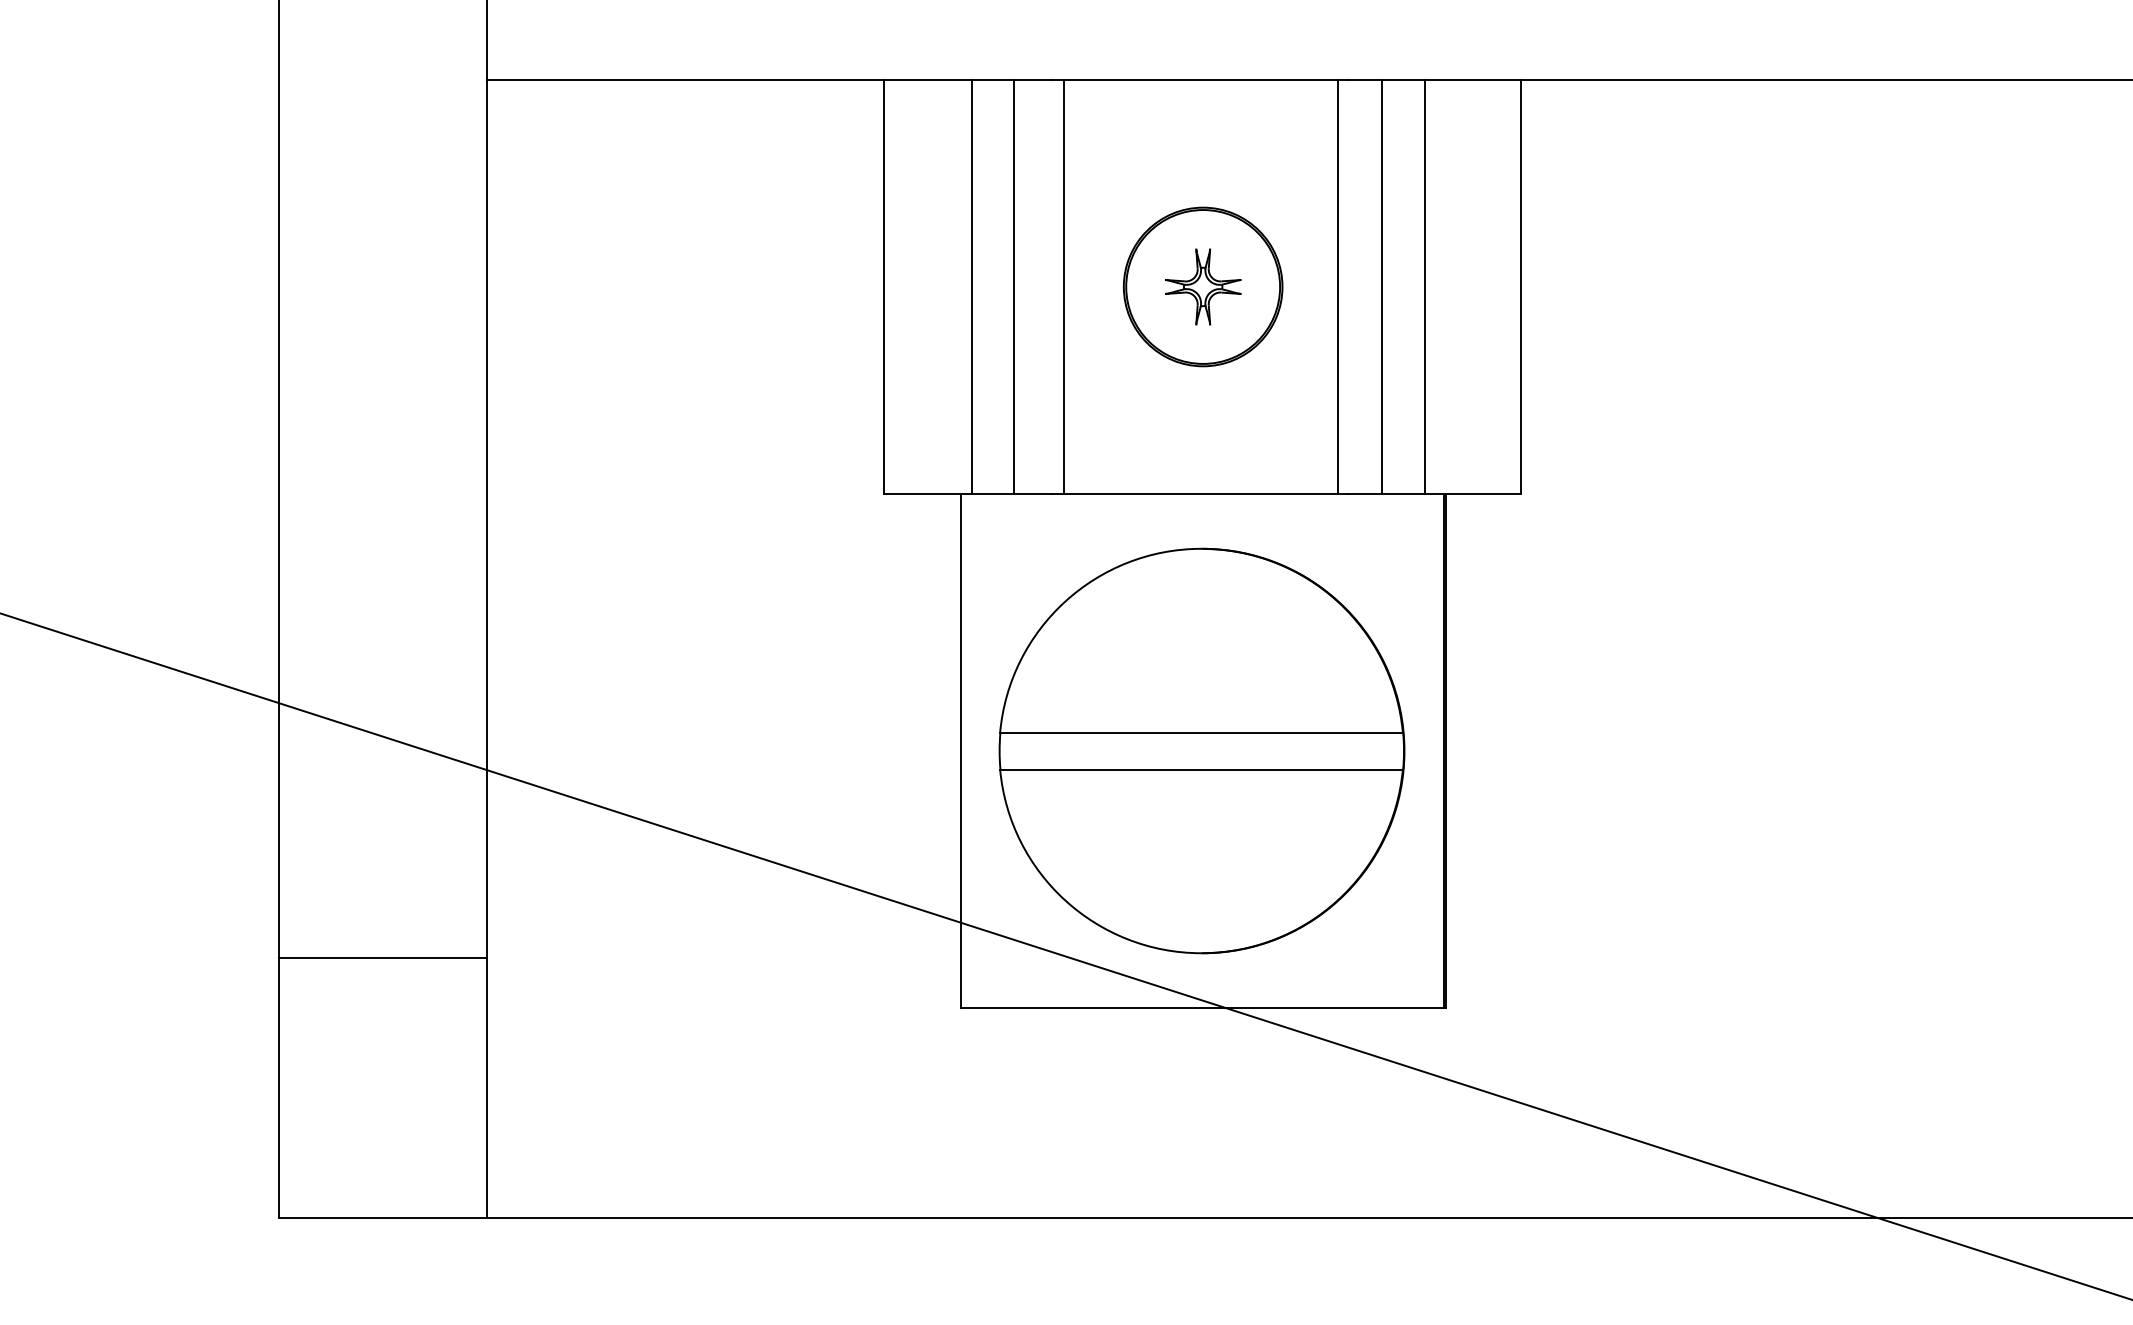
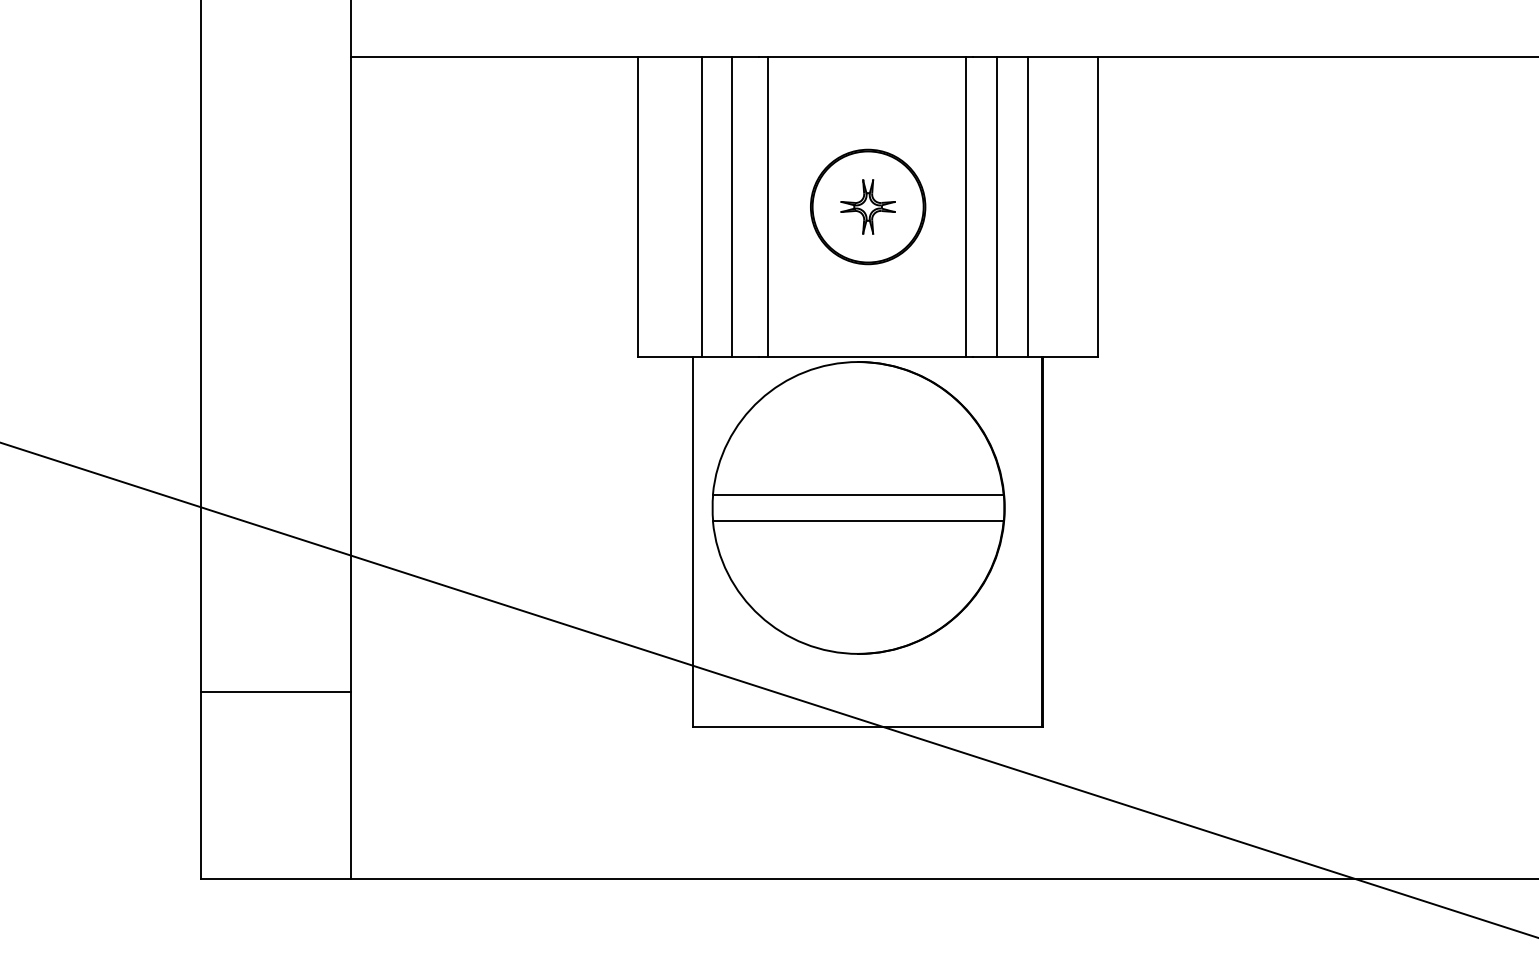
part: (1201, 750) -> (858, 507), moved

